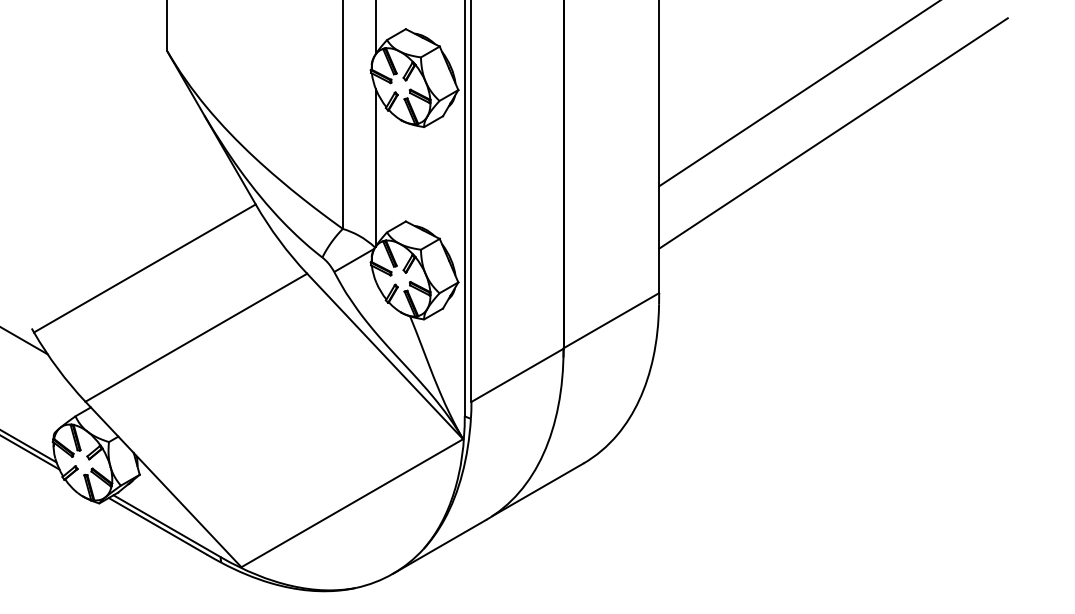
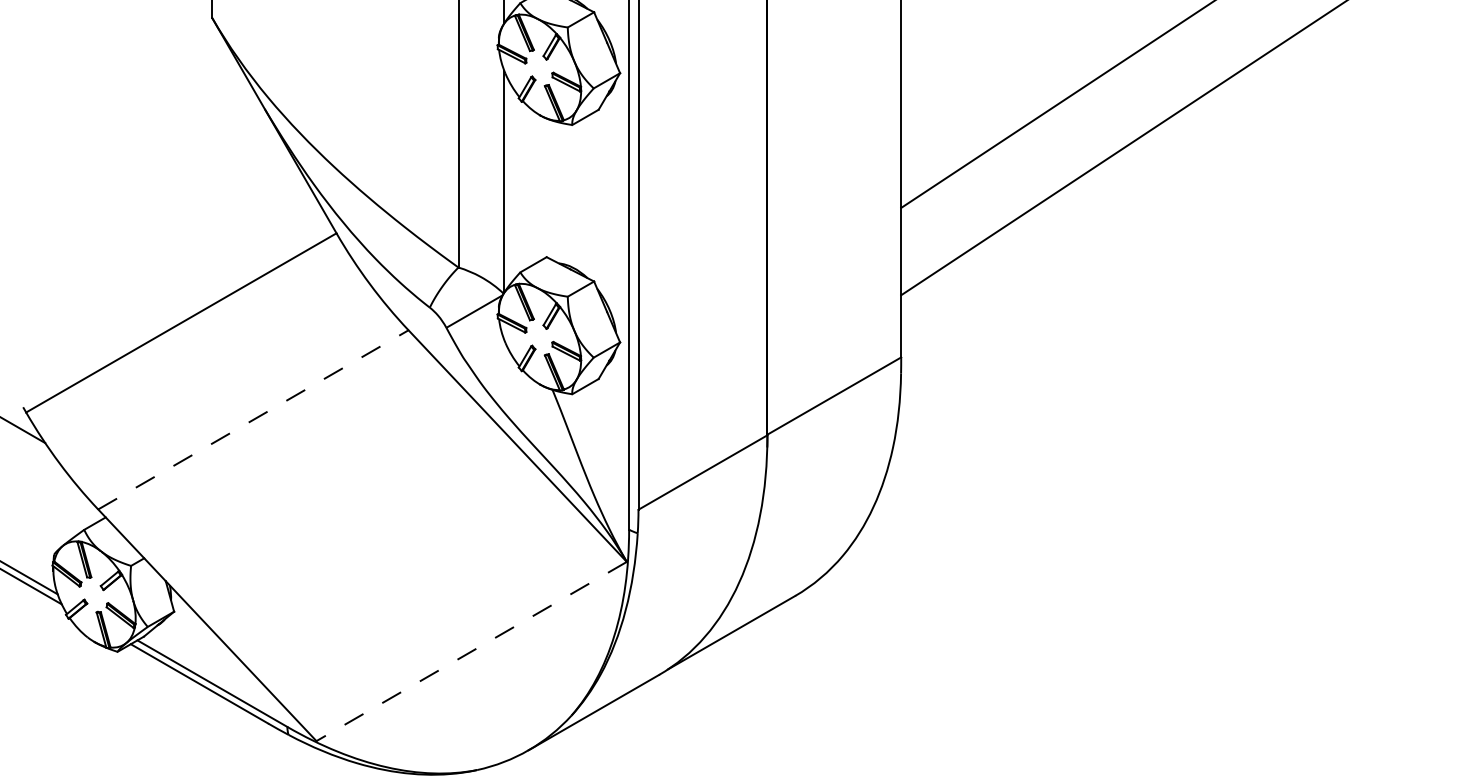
line: (196, 337) -> (253, 419), solid -> dashed
line: (351, 503) -> (470, 651), solid -> dashed

